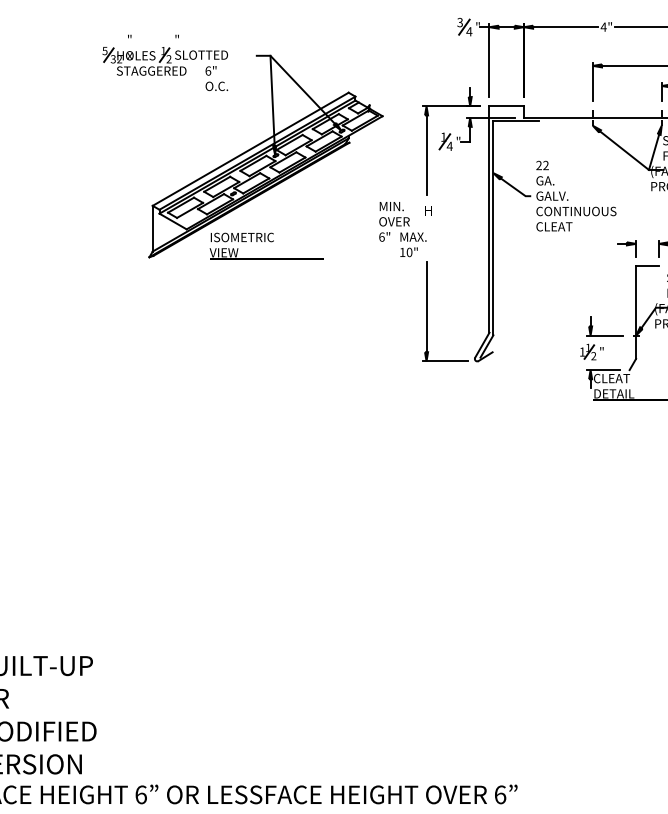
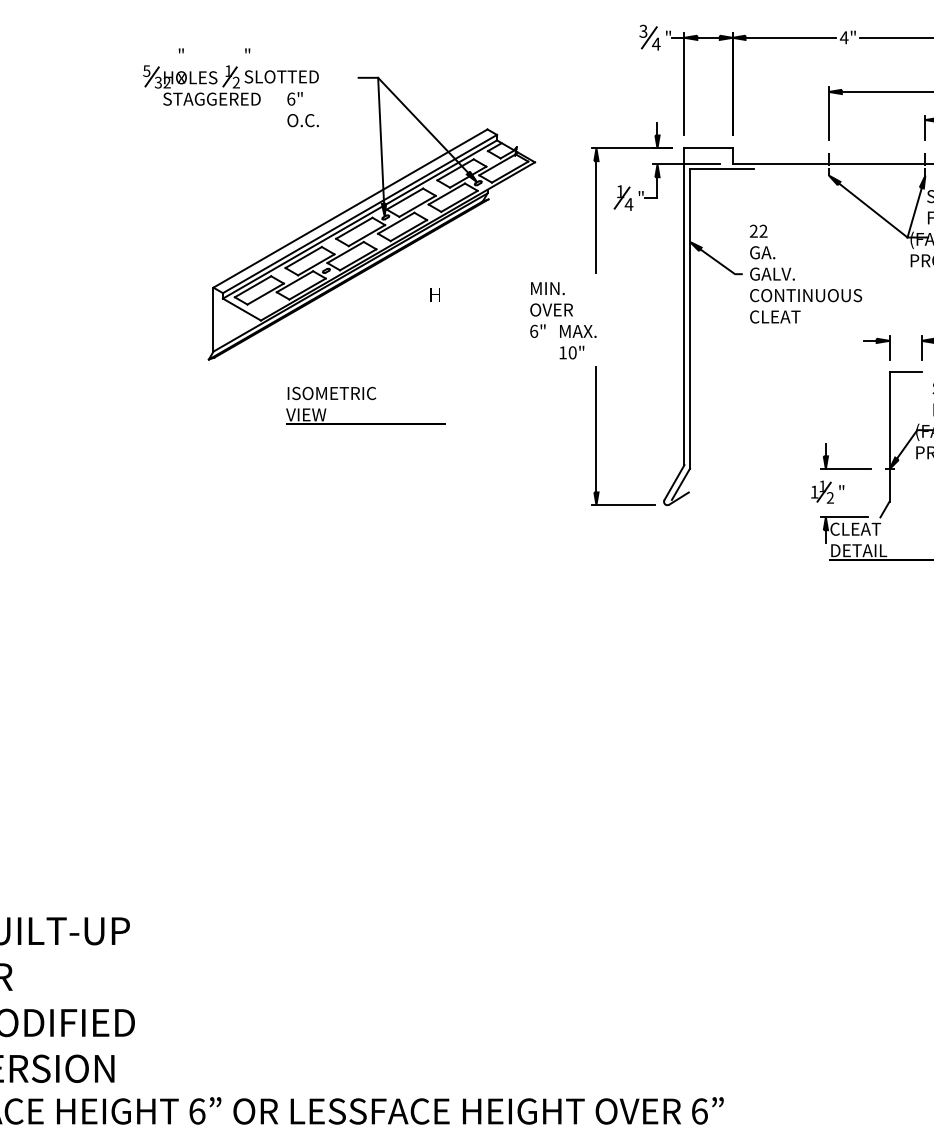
text: (428, 210) -> (435, 294), moved
part: (266, 245) -> (365, 404), moved

